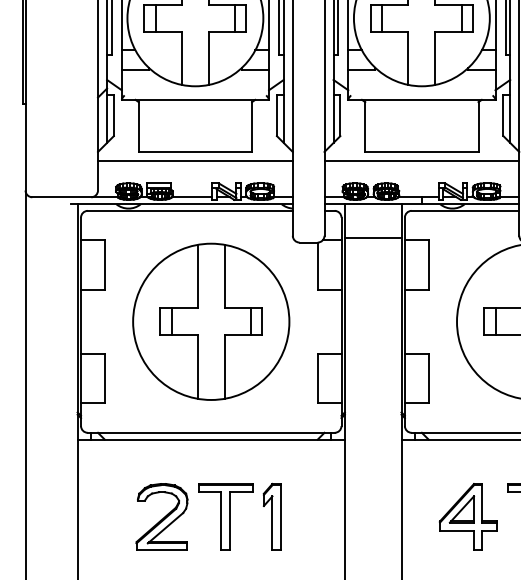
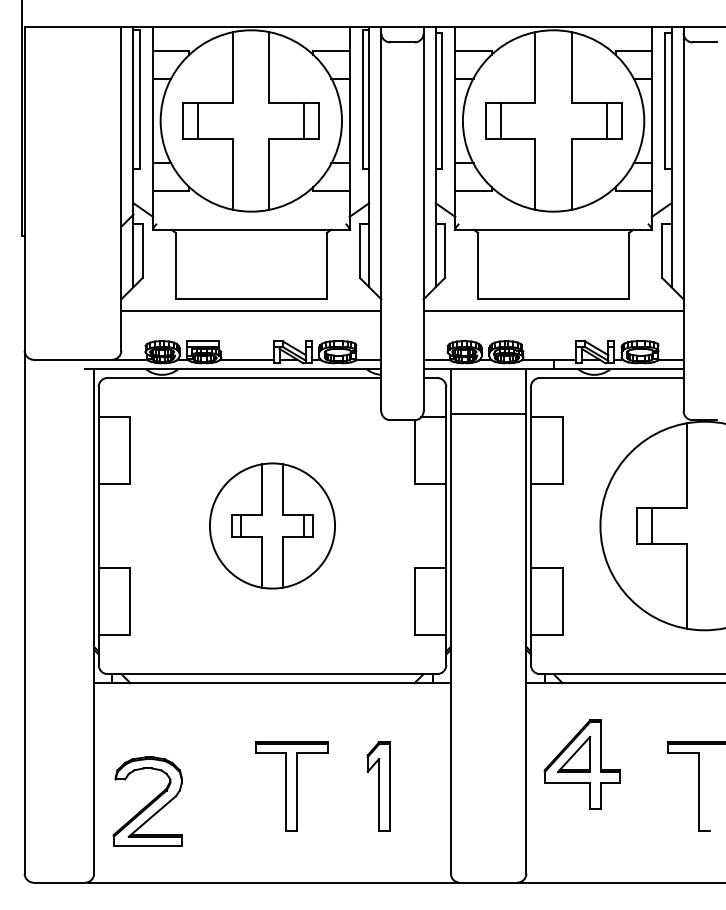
part: (211, 321) -> (272, 525), size x0.6
part: (161, 517) -> (147, 801), moved
part: (271, 517) -> (378, 786), moved
part: (467, 517) -> (581, 764), moved

